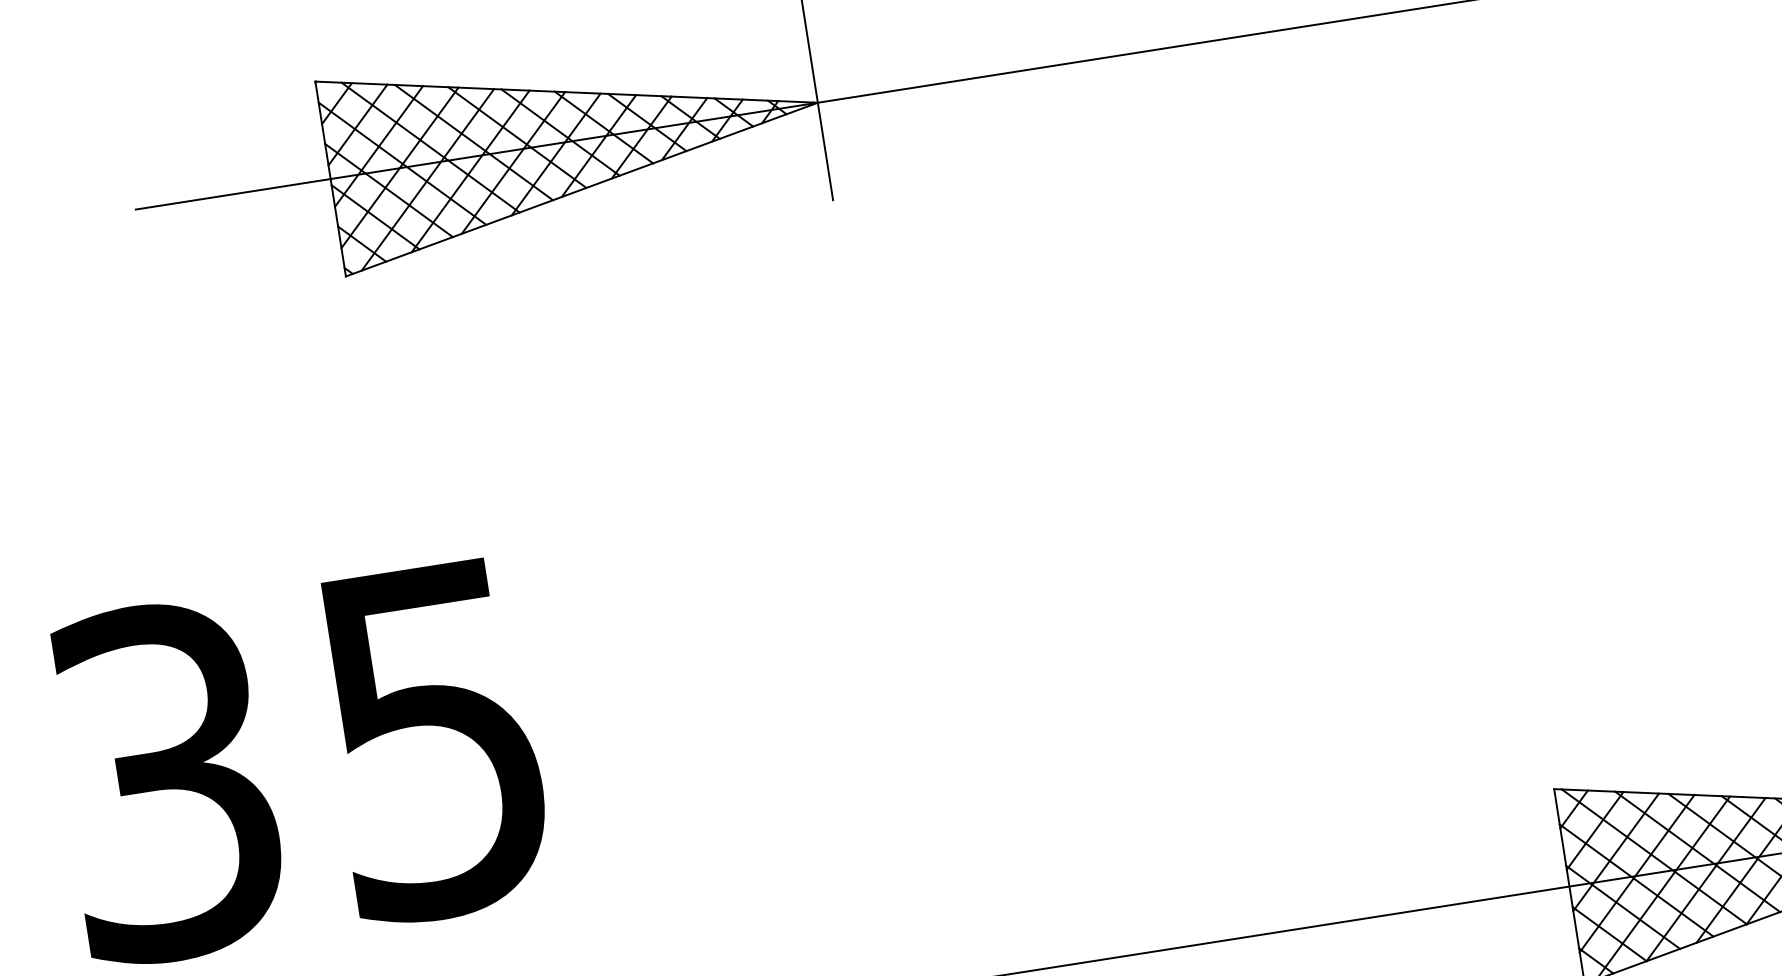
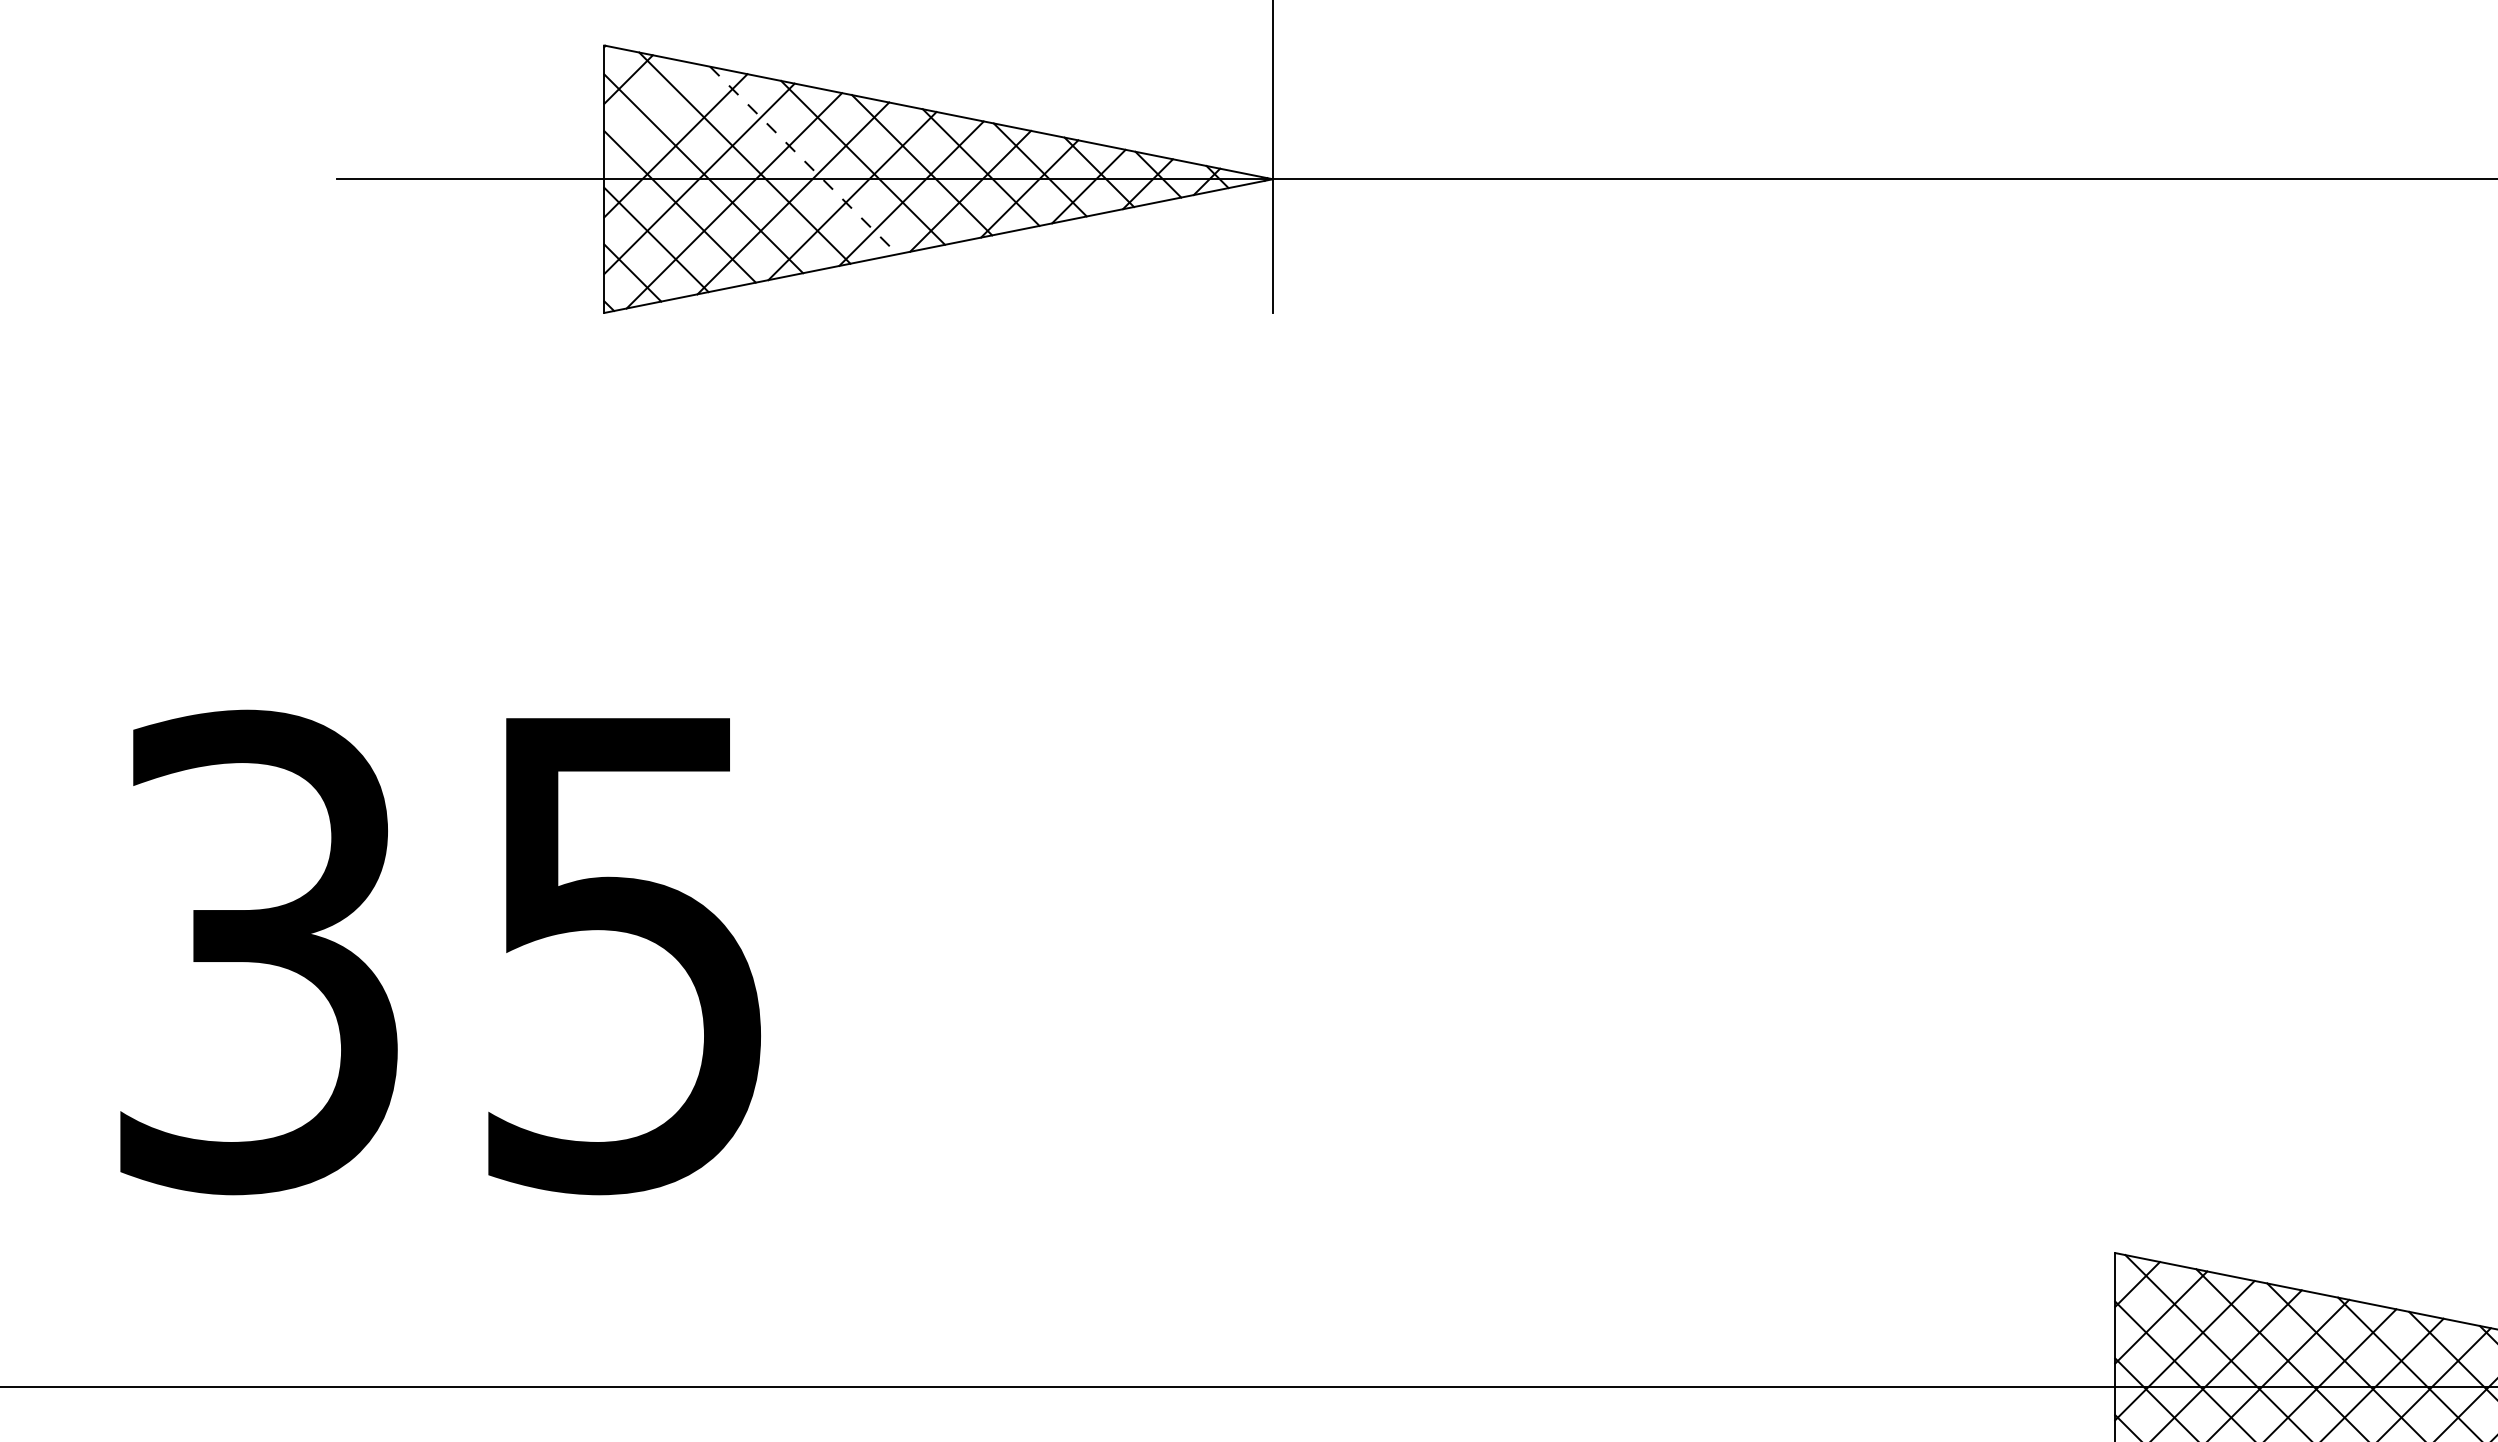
line: (358, 124) -> (652, 112), removed
line: (473, 142) -> (803, 160), solid -> dashed

